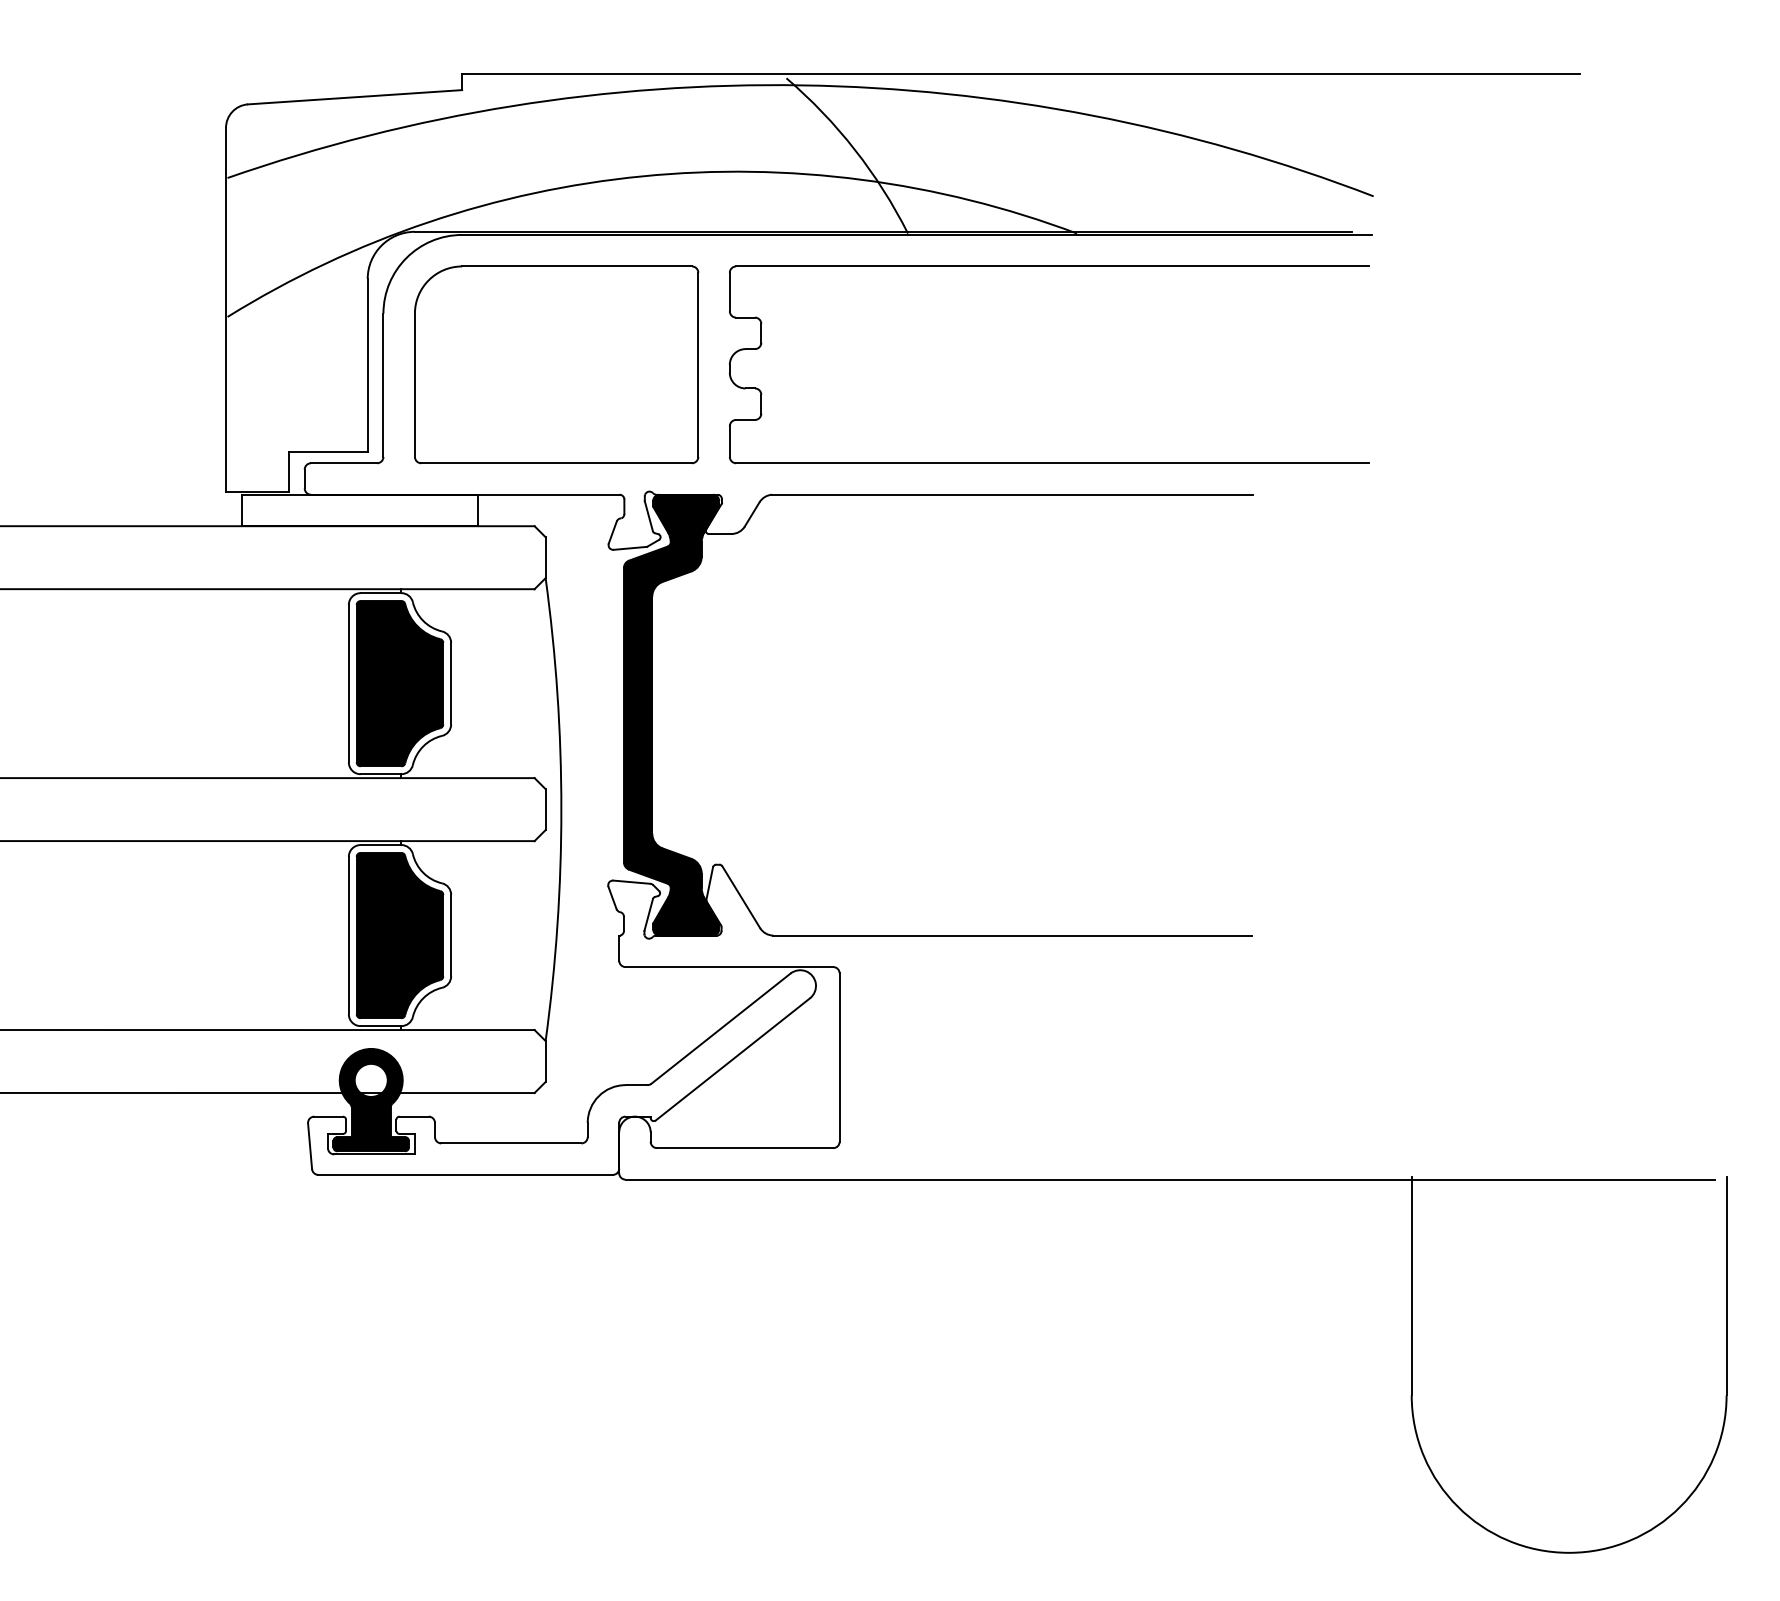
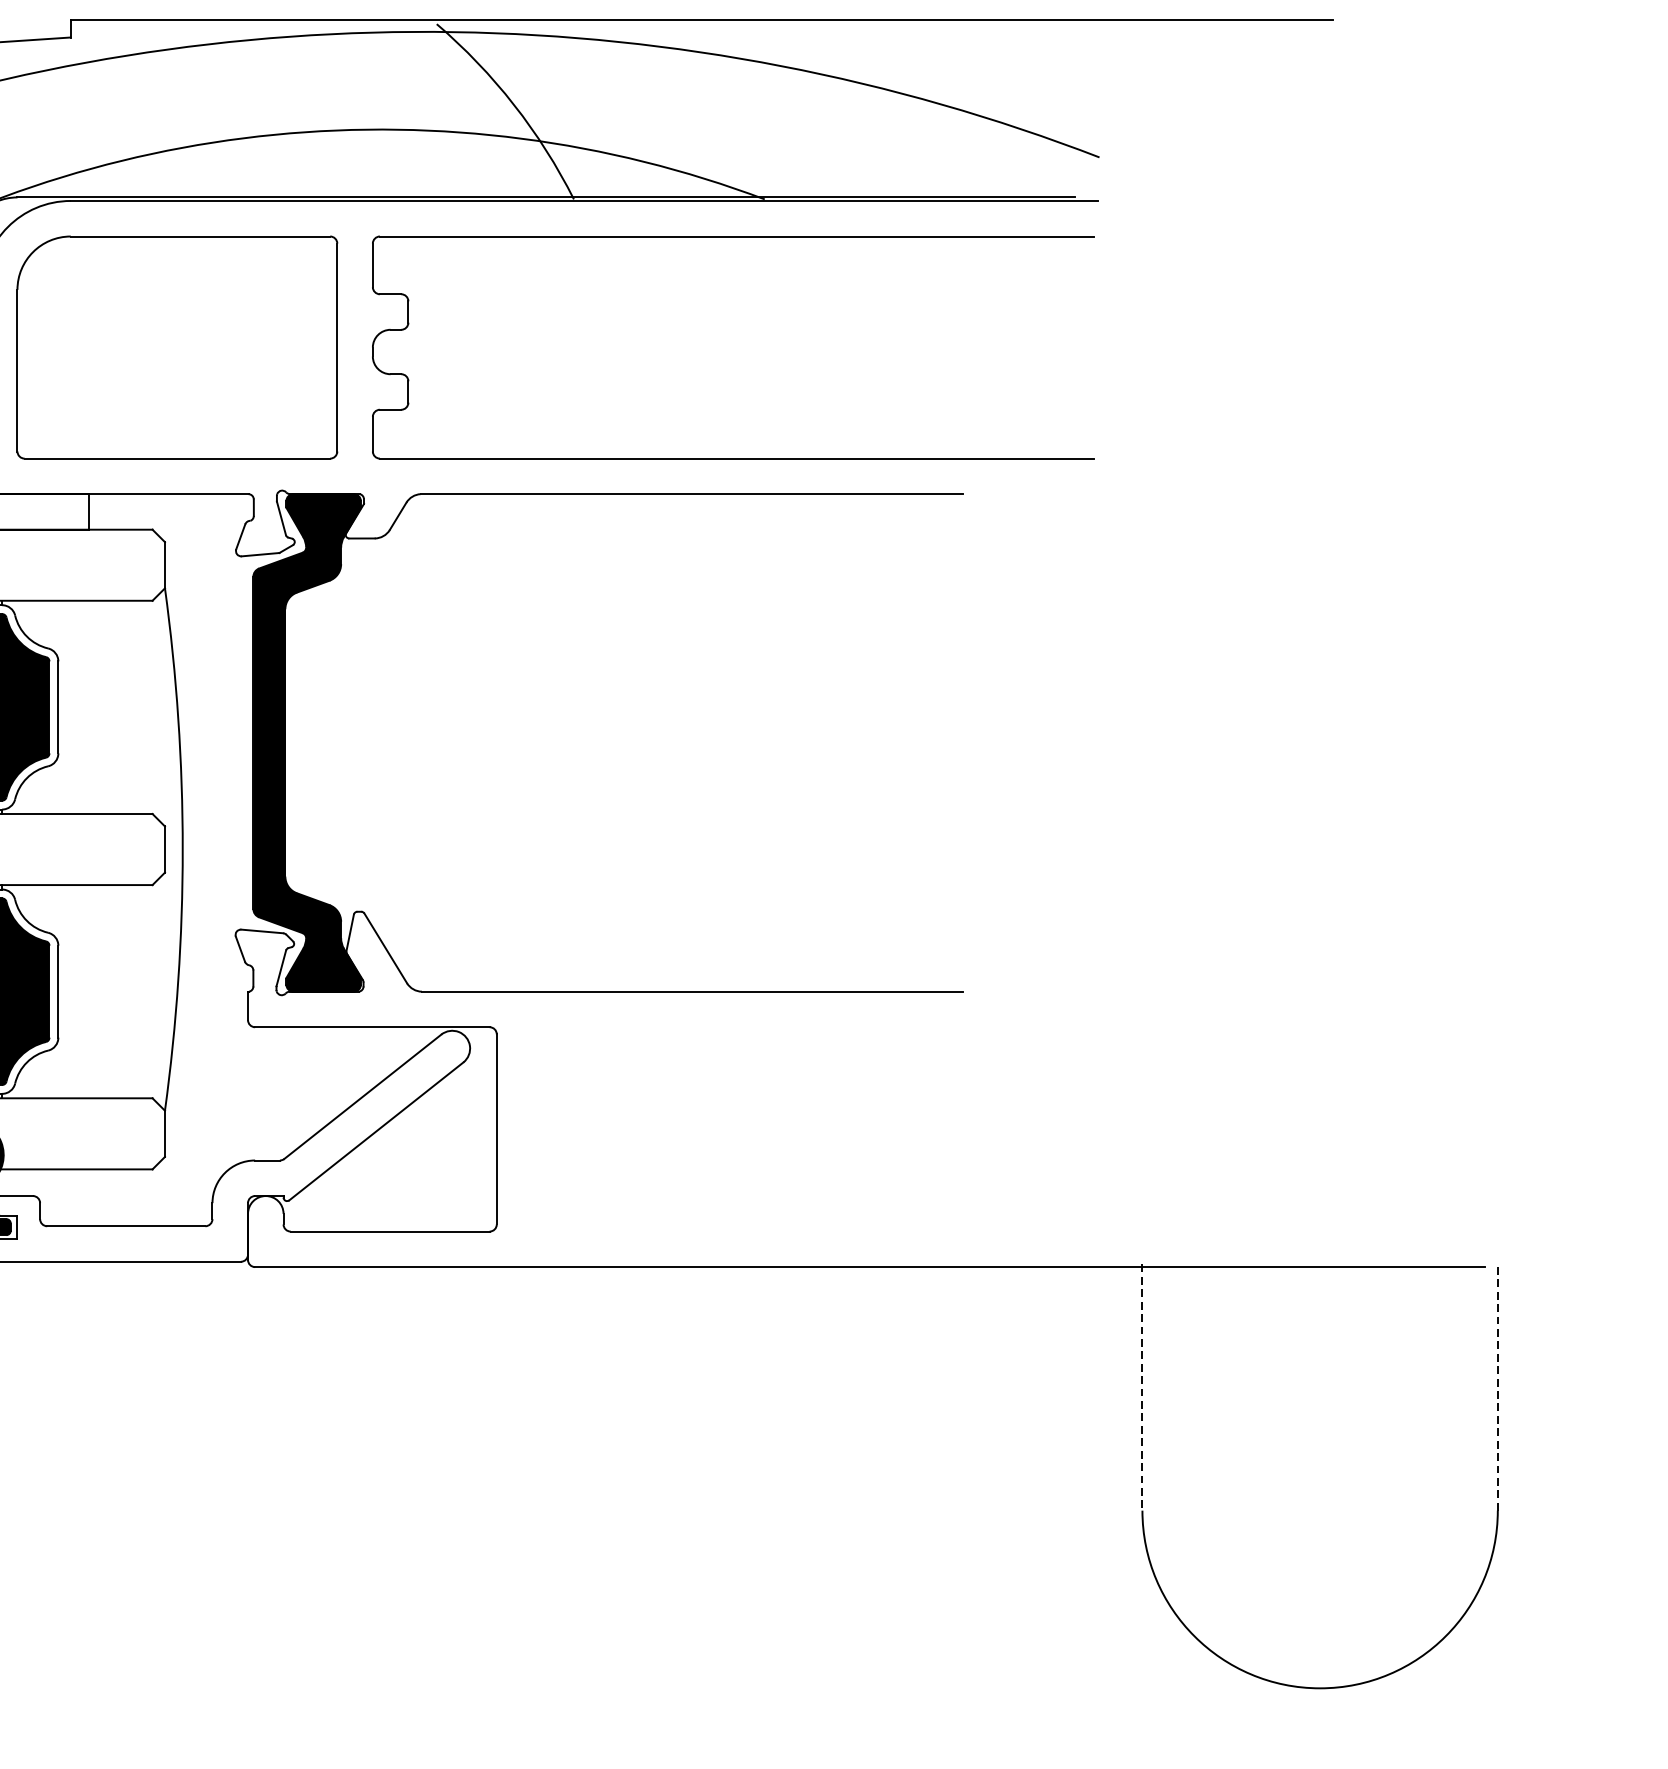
line: (1726, 1285) -> (1497, 1386), solid -> dashed
line: (1411, 1286) -> (1142, 1387), solid -> dashed

